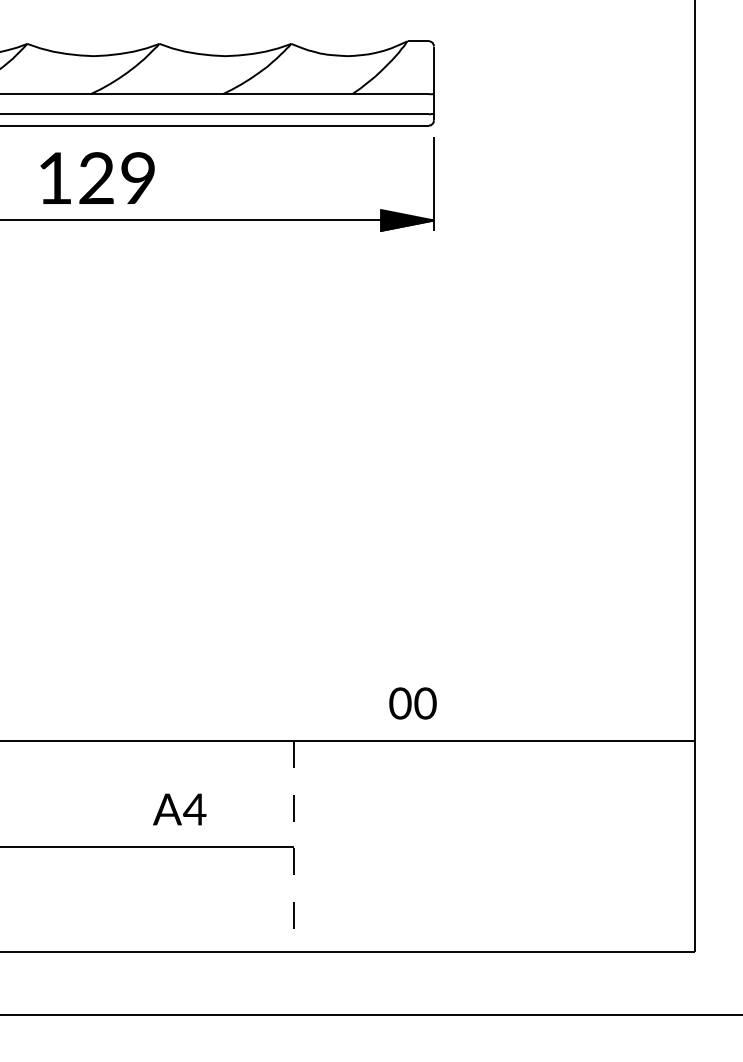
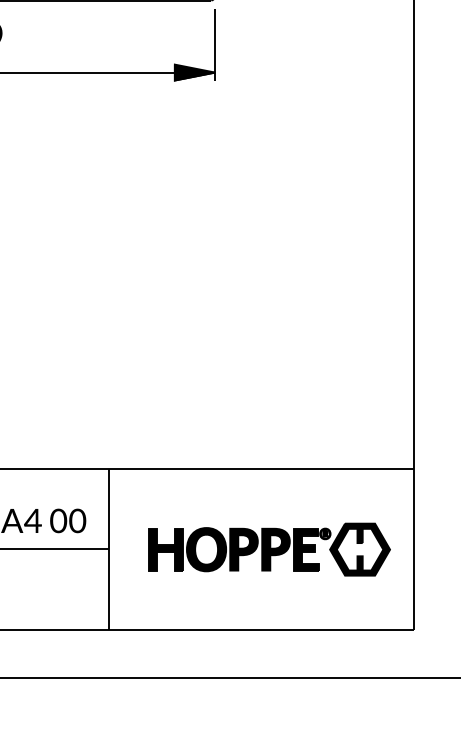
text: (412, 703) -> (67, 520), moved
line: (294, 846) -> (108, 549), dashed -> solid
part: (505, 847) -> (269, 549), added

